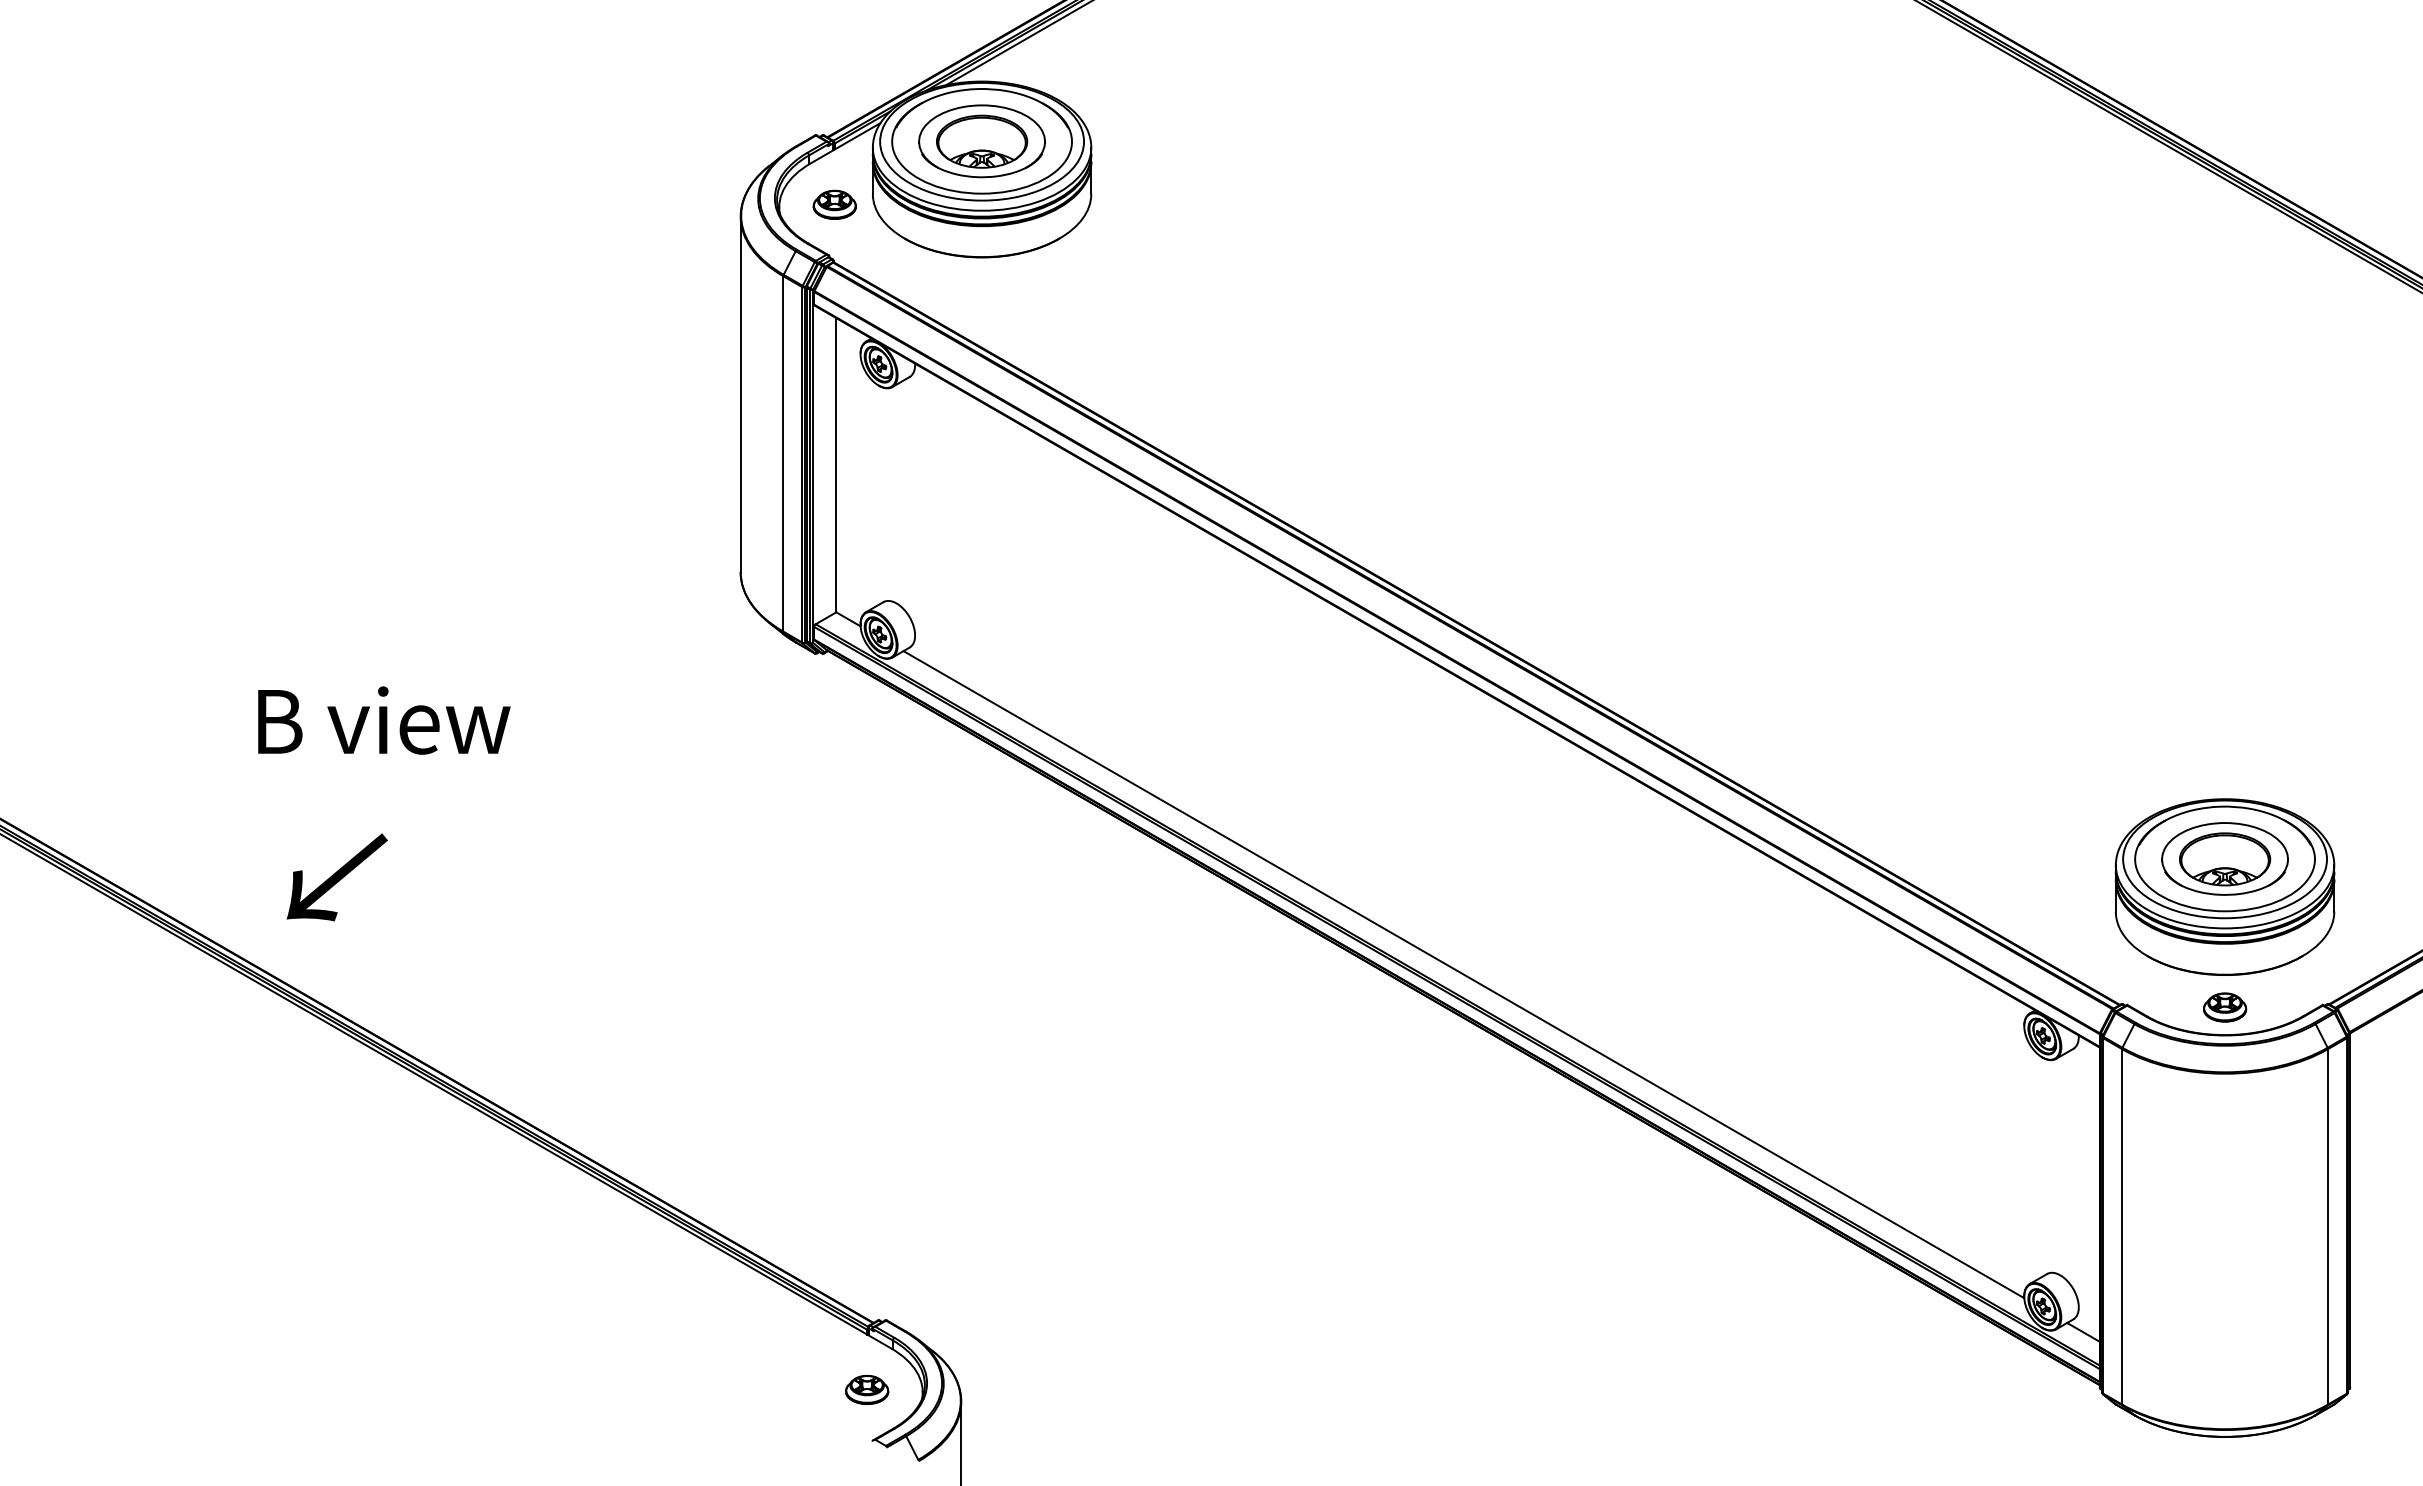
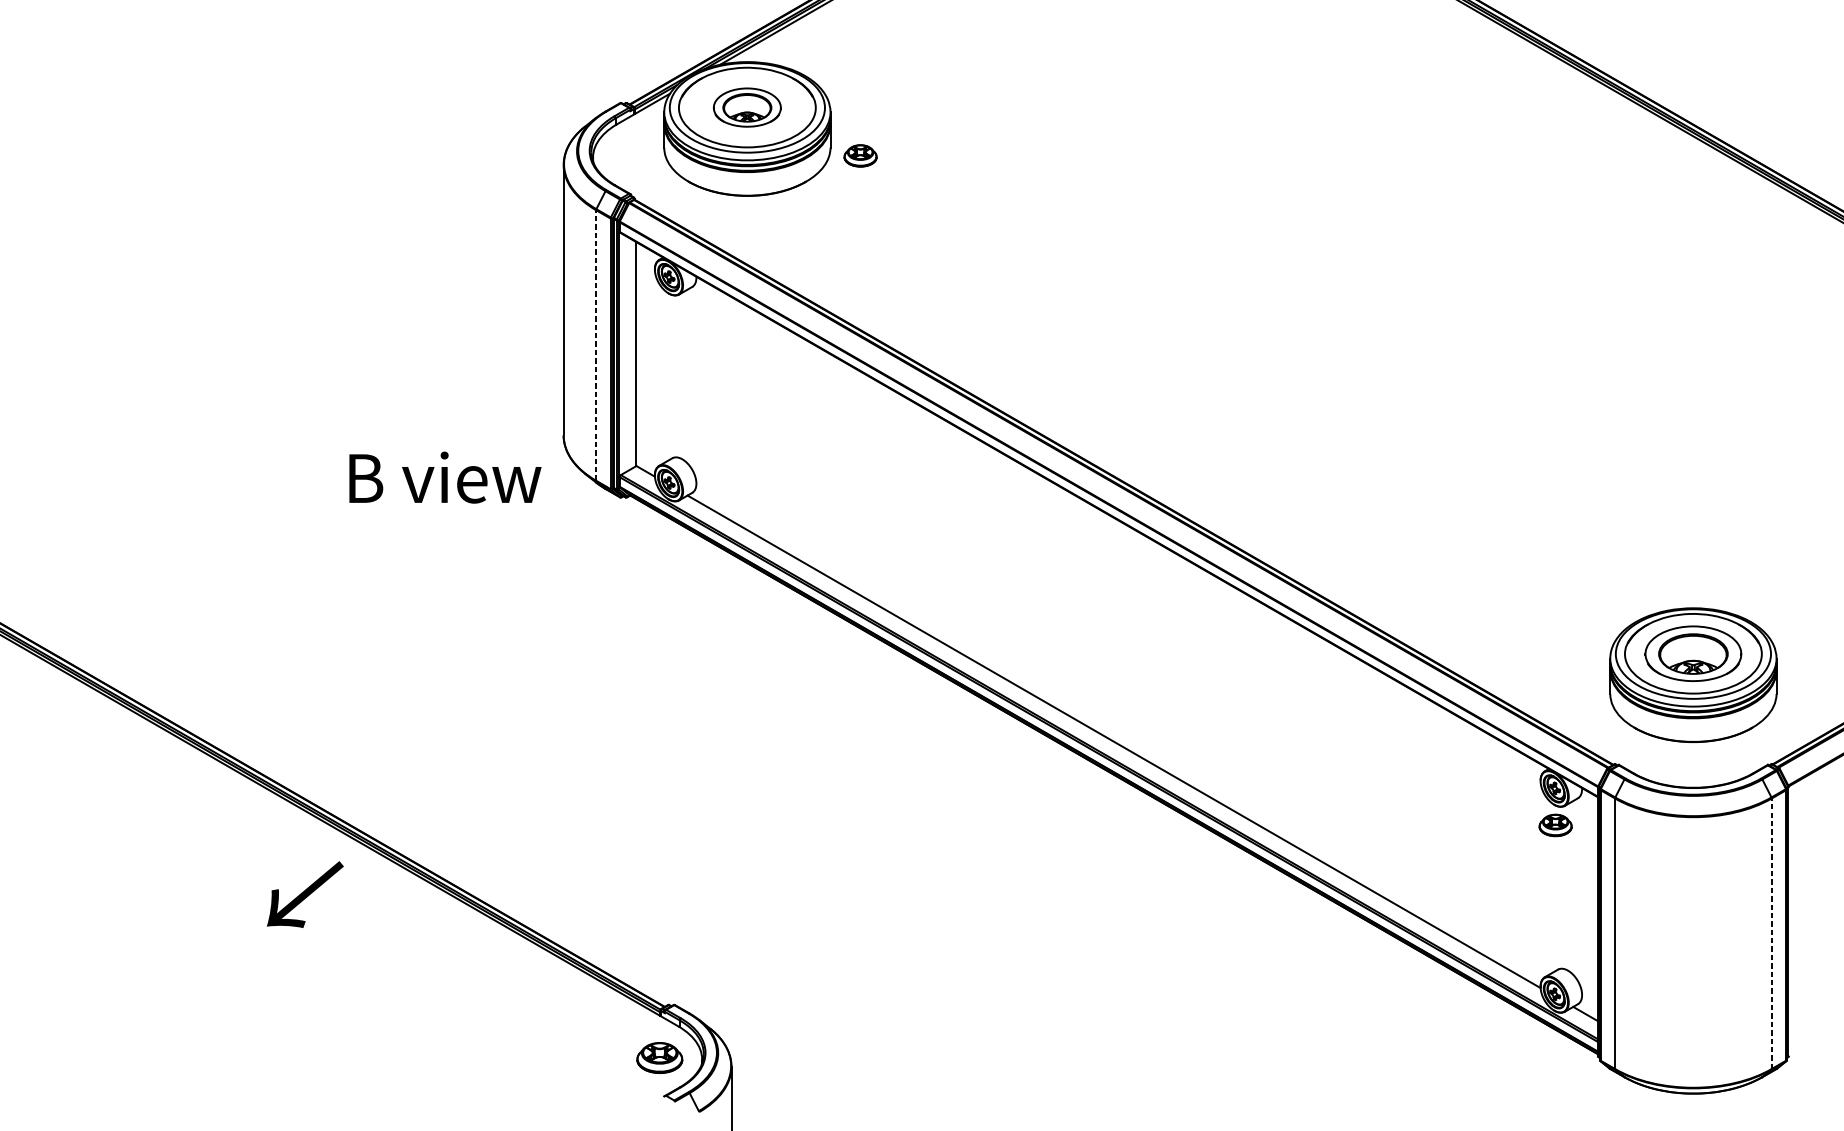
part: (981, 141) -> (746, 107), size x0.7
part: (834, 204) -> (860, 155), moved
line: (783, 453) -> (596, 345), solid -> dashed
text: (384, 720) -> (445, 477), moved
text: (336, 877) -> (304, 894), moved
part: (2225, 1007) -> (1555, 825), moved
line: (2328, 1226) -> (1772, 933), solid -> dashed
part: (867, 1389) -> (660, 1057), size x1.4

